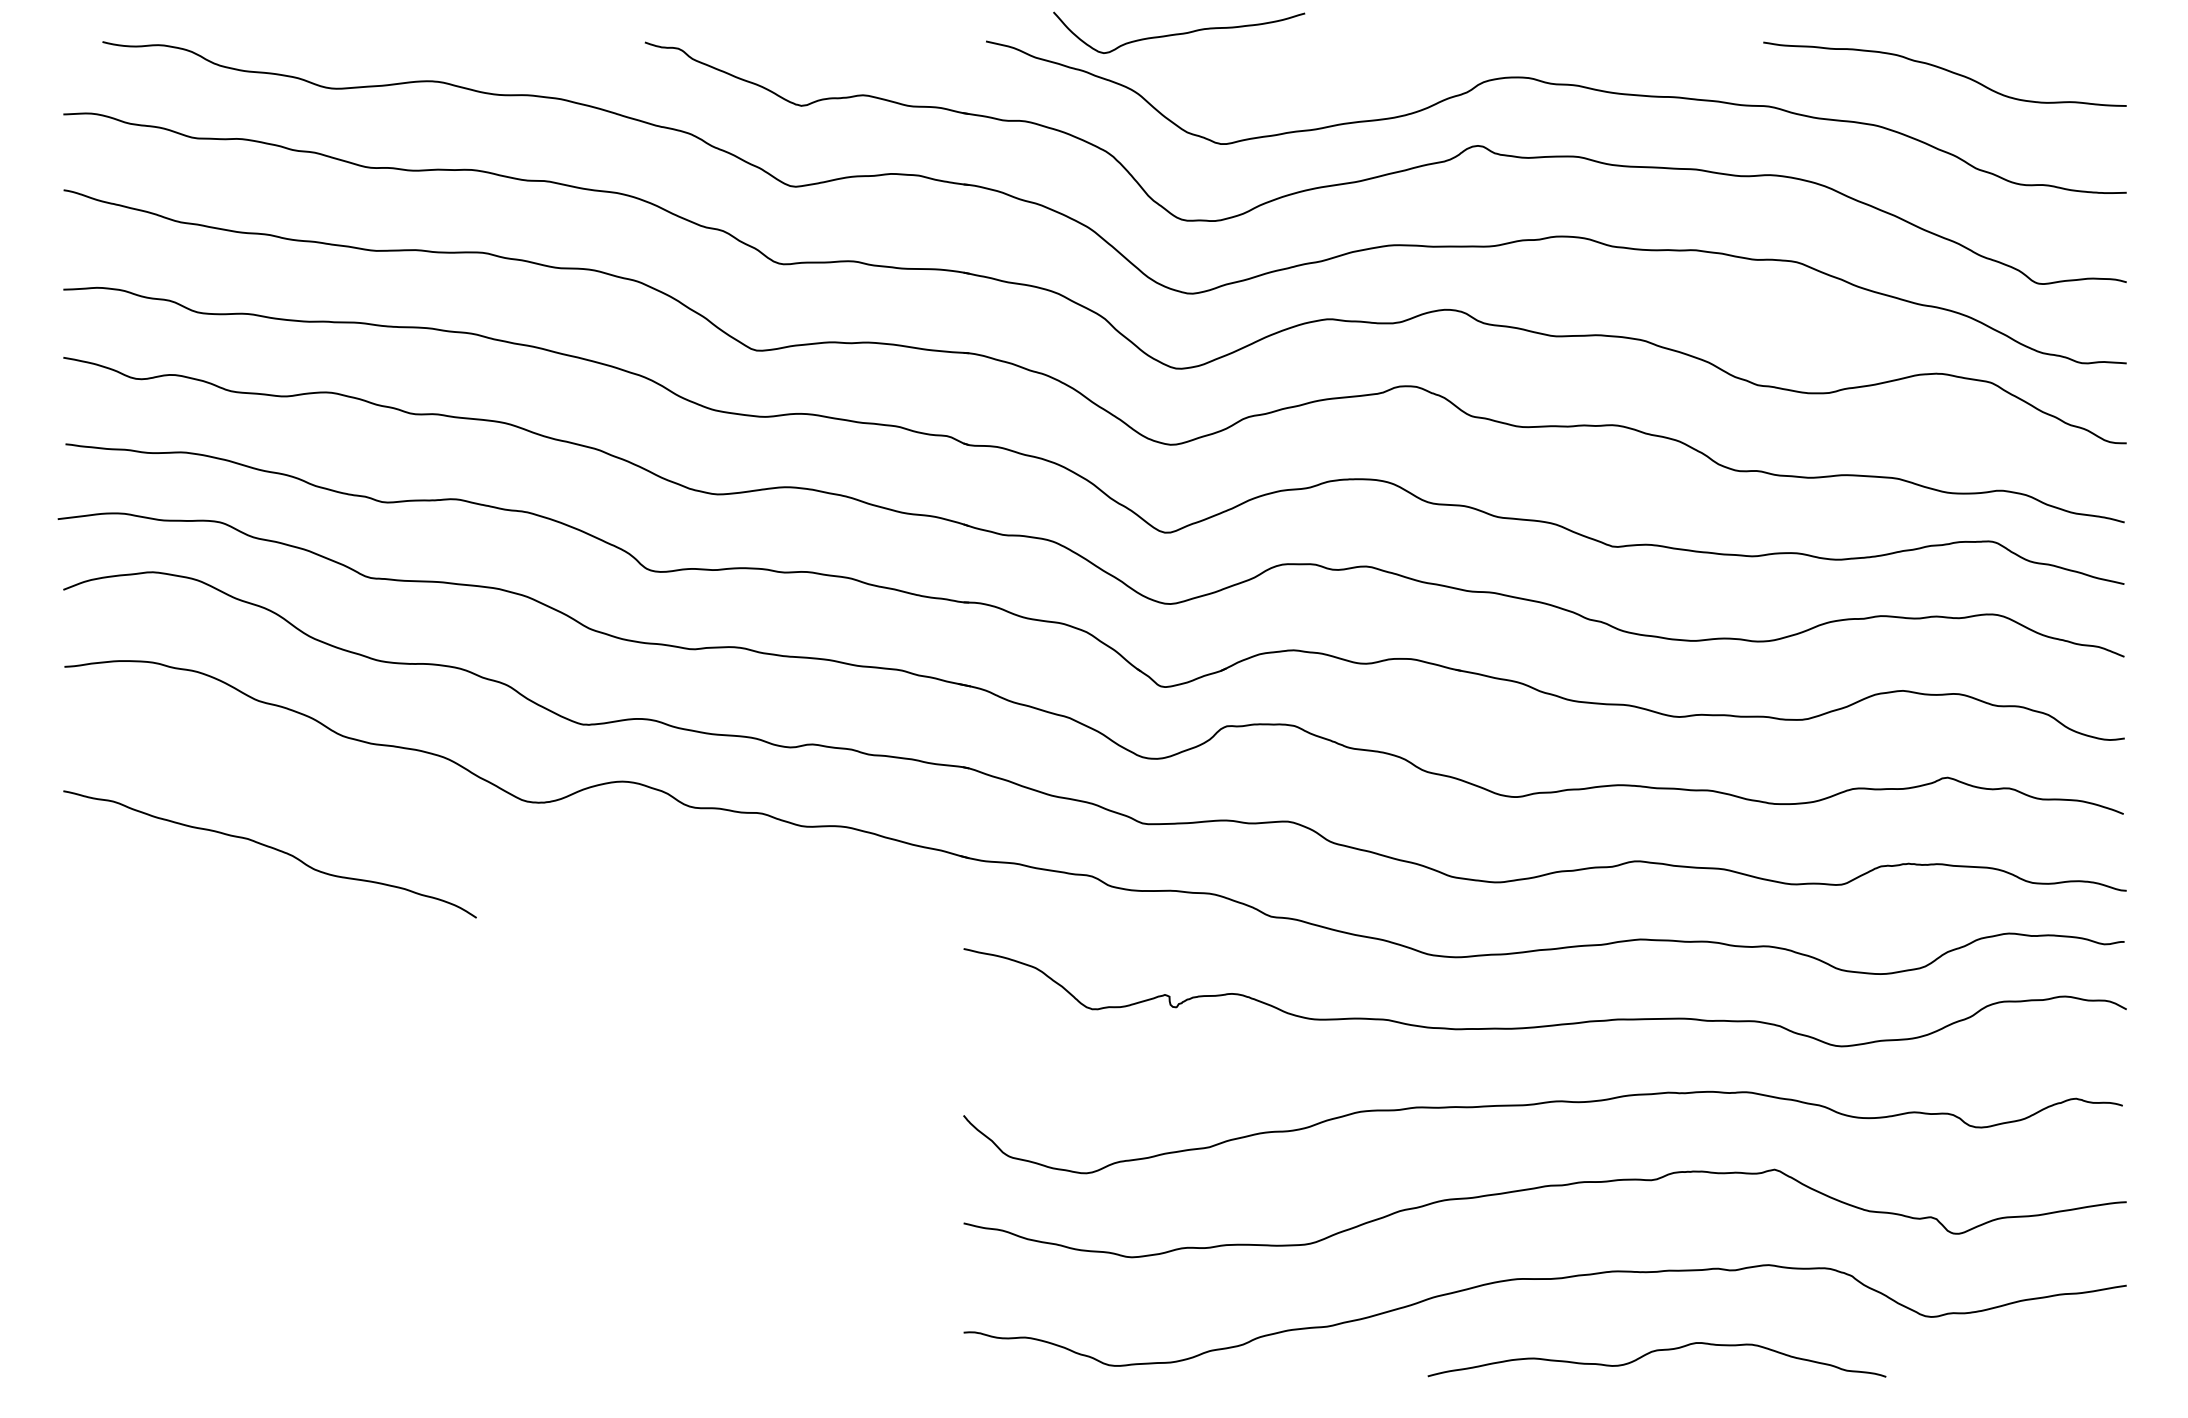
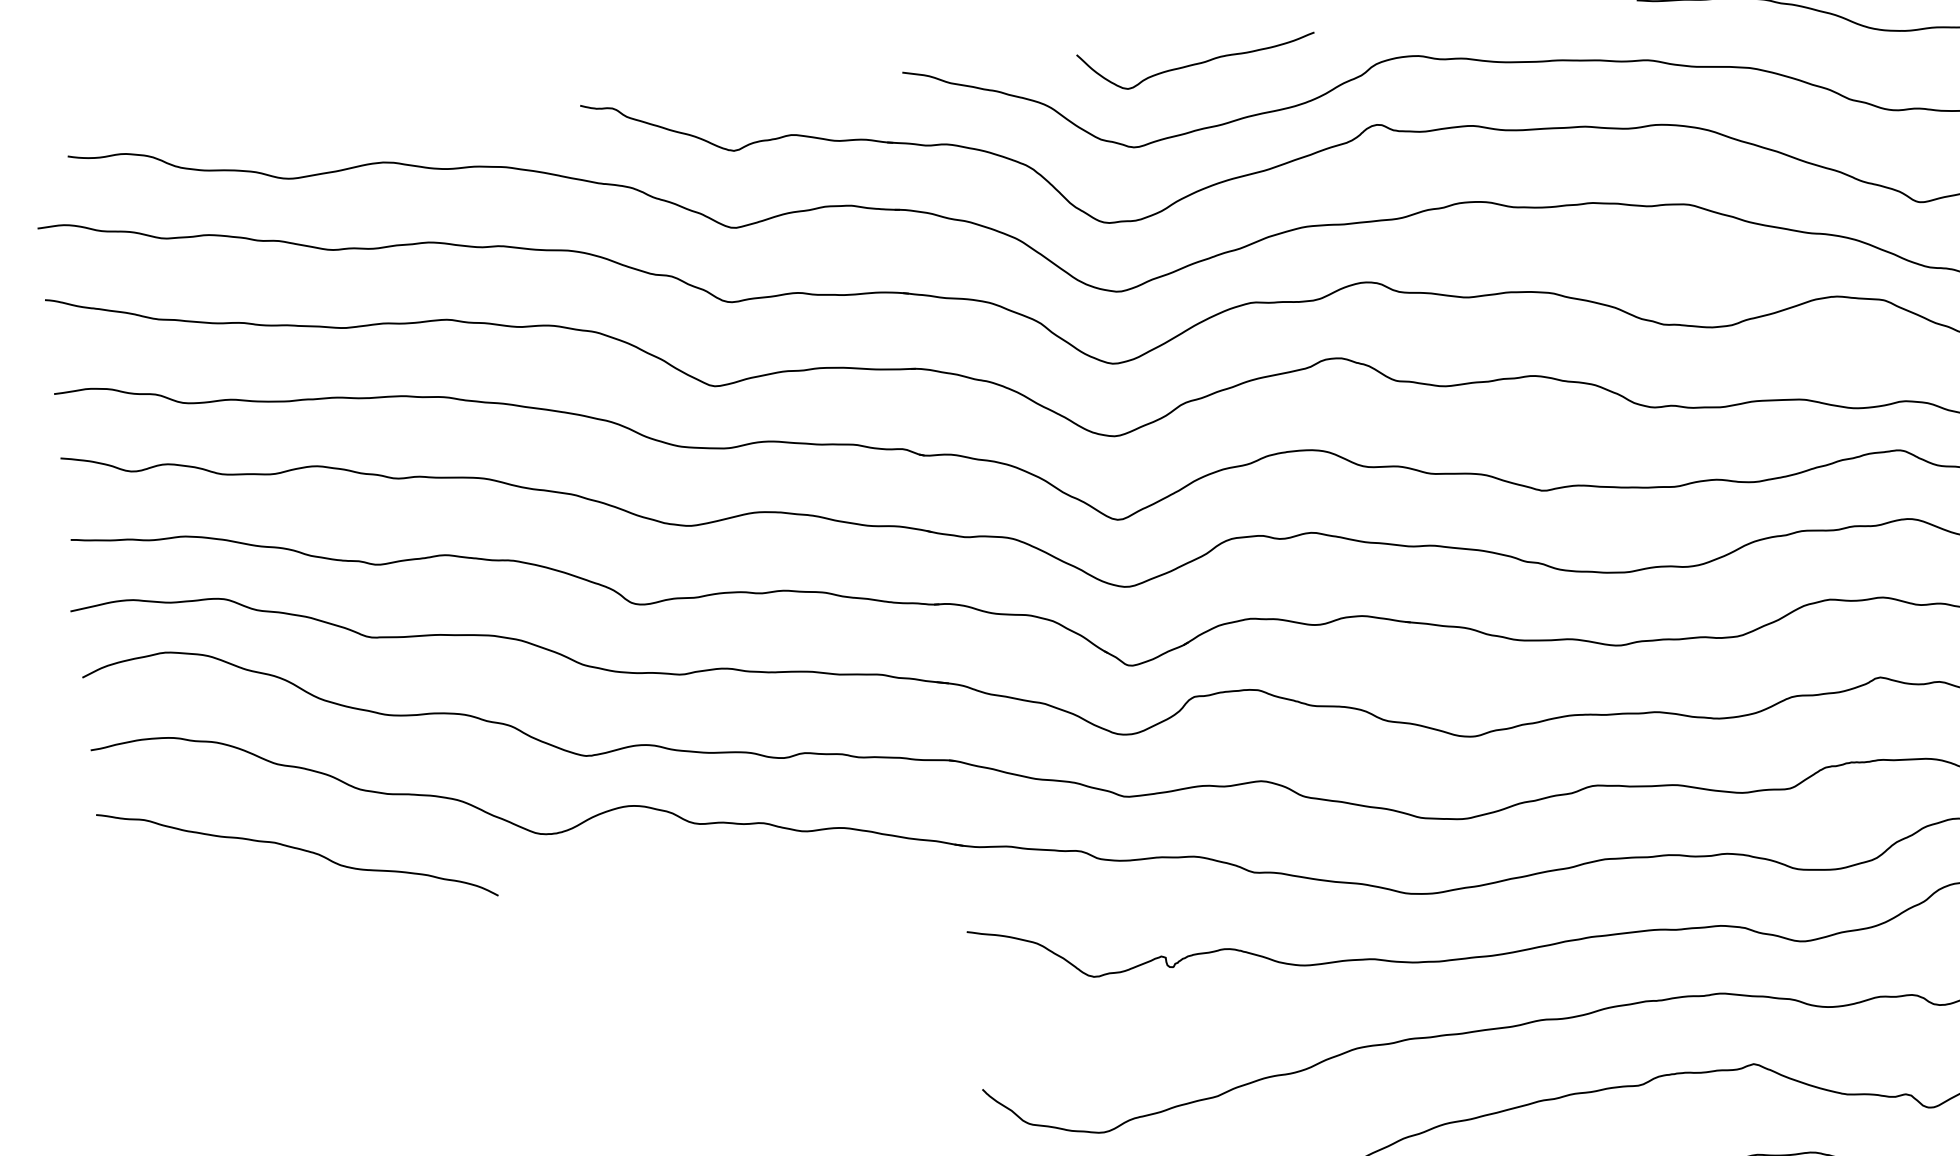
curve: (1179, 33) -> (1197, 63), moved
curve: (270, 848) -> (297, 849), moved

